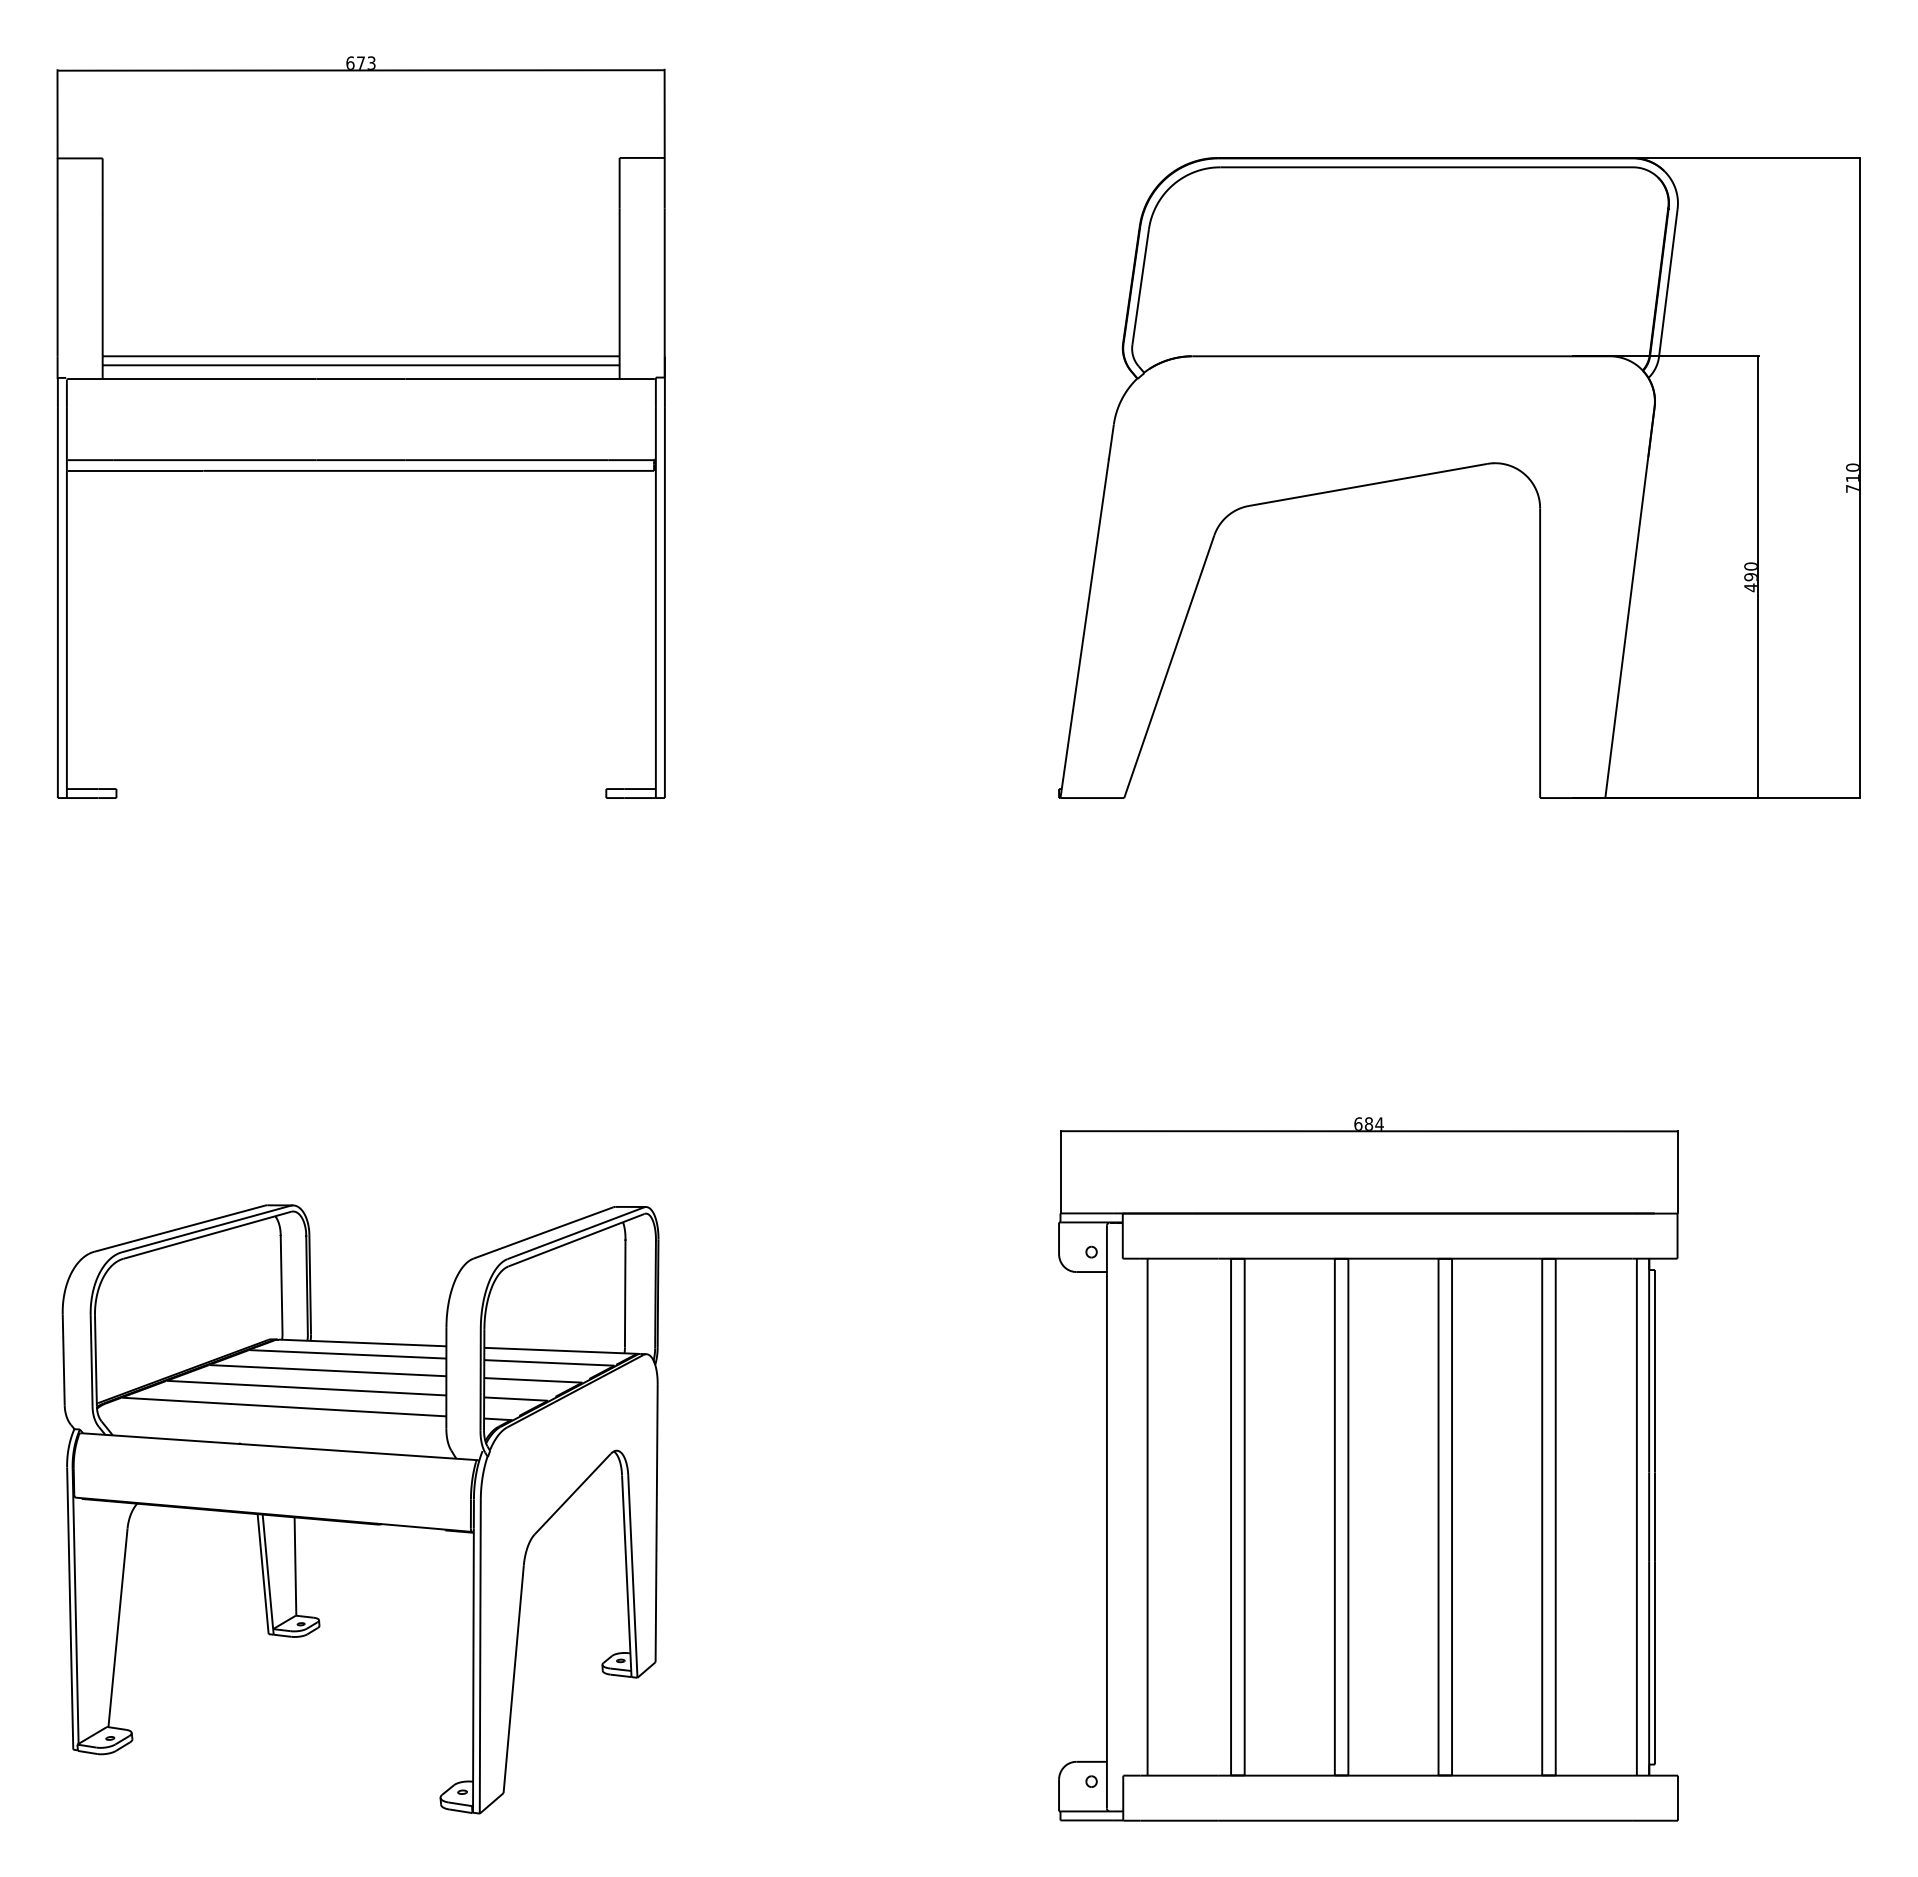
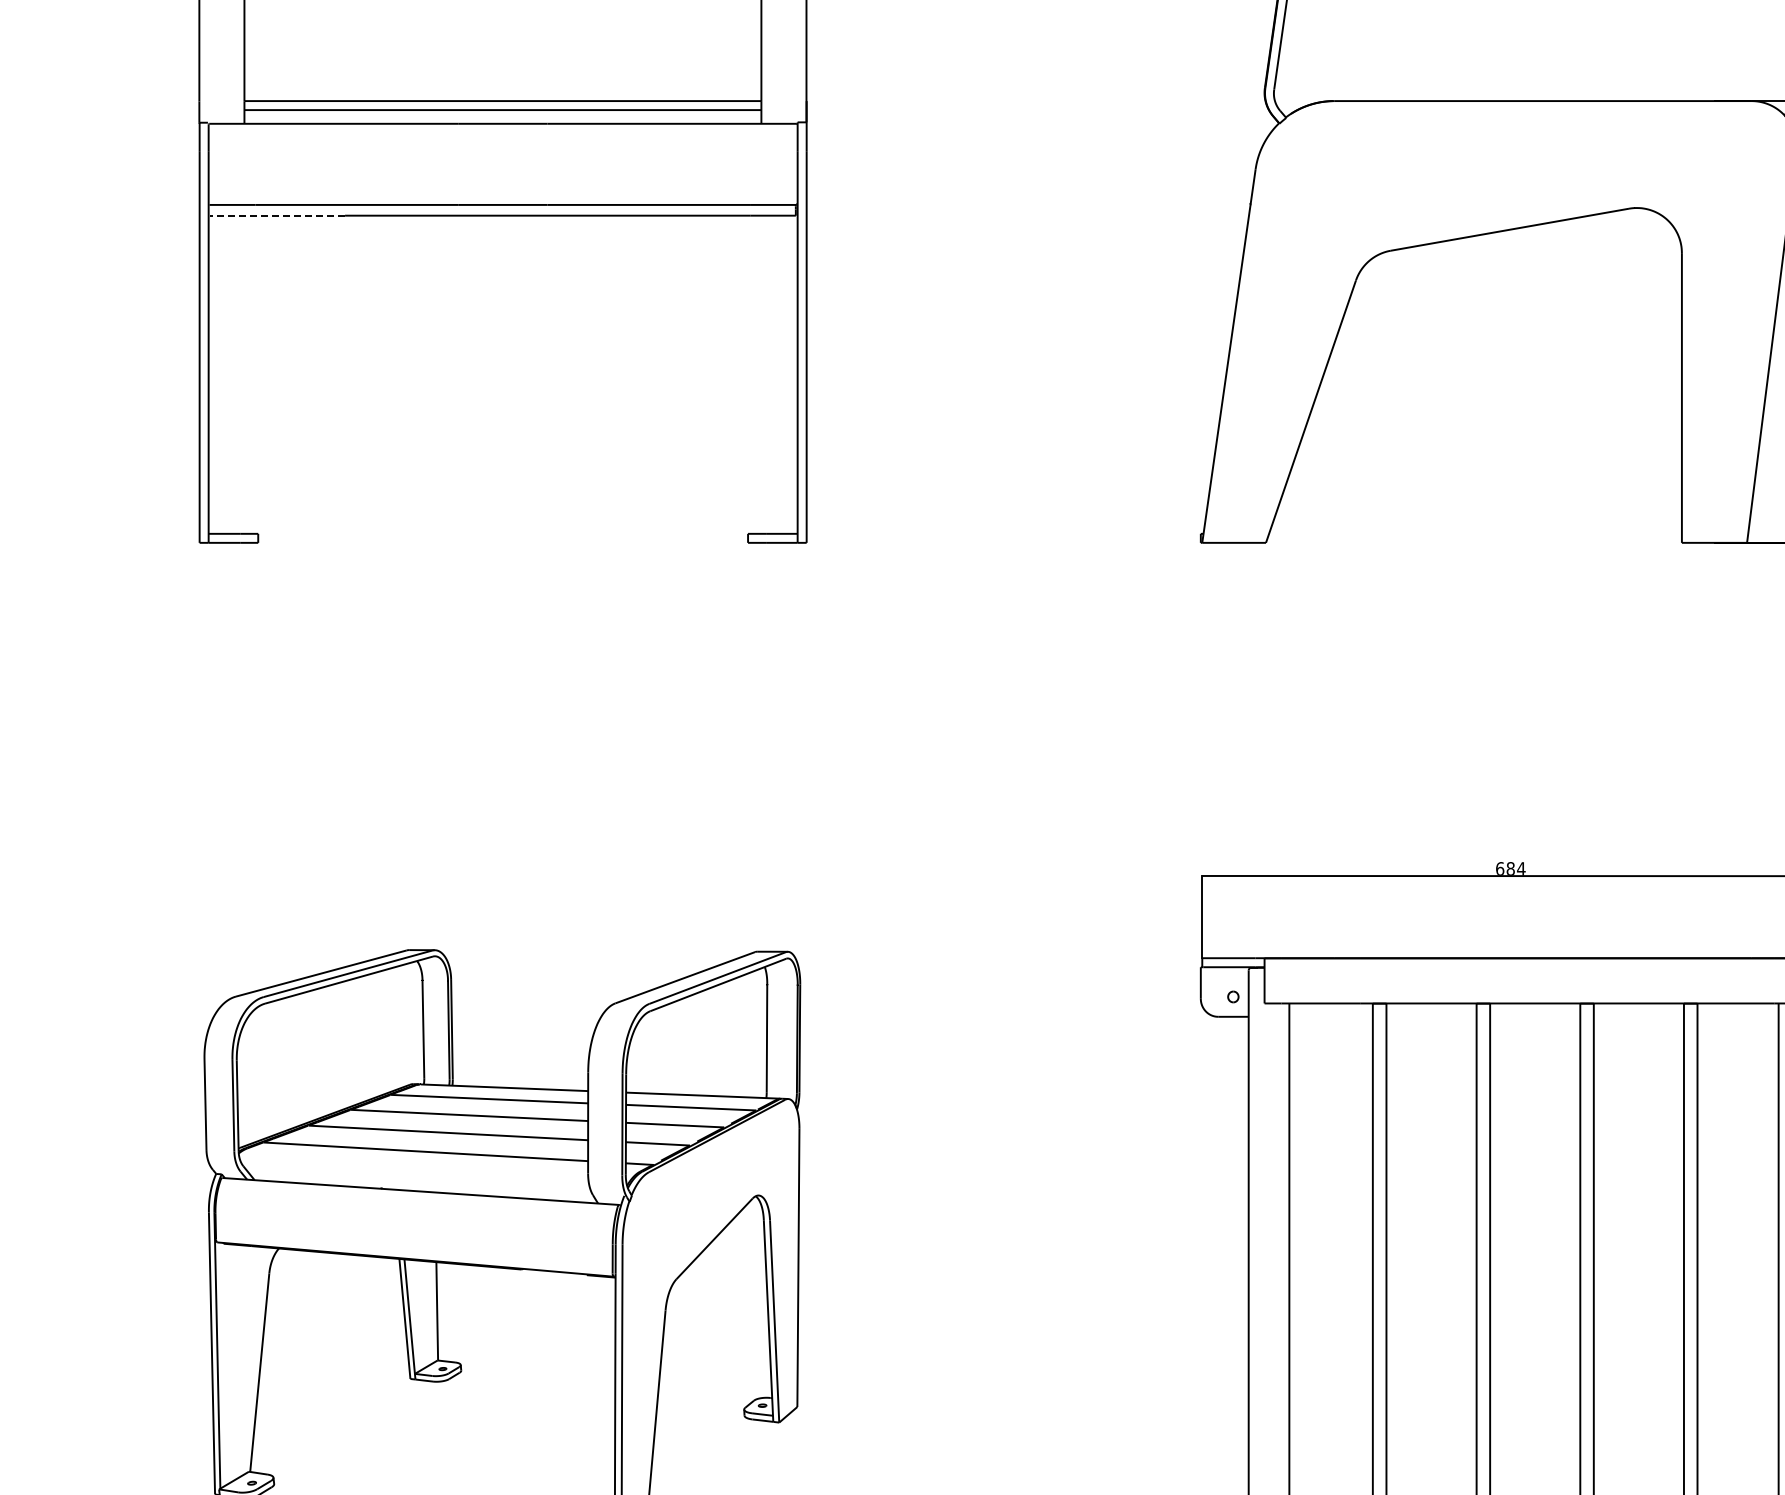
line: (135, 470) -> (277, 215), solid -> dashed

